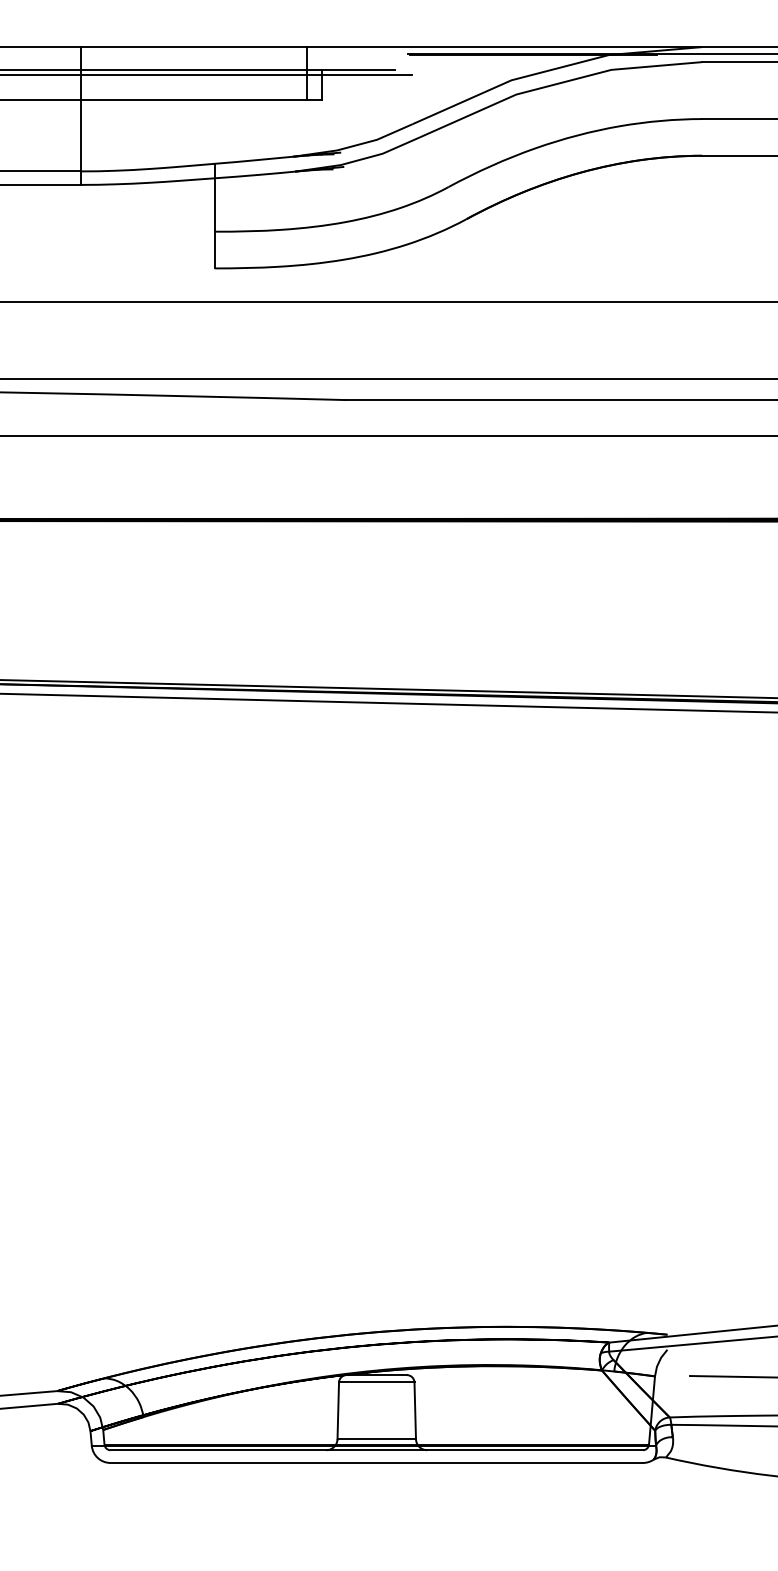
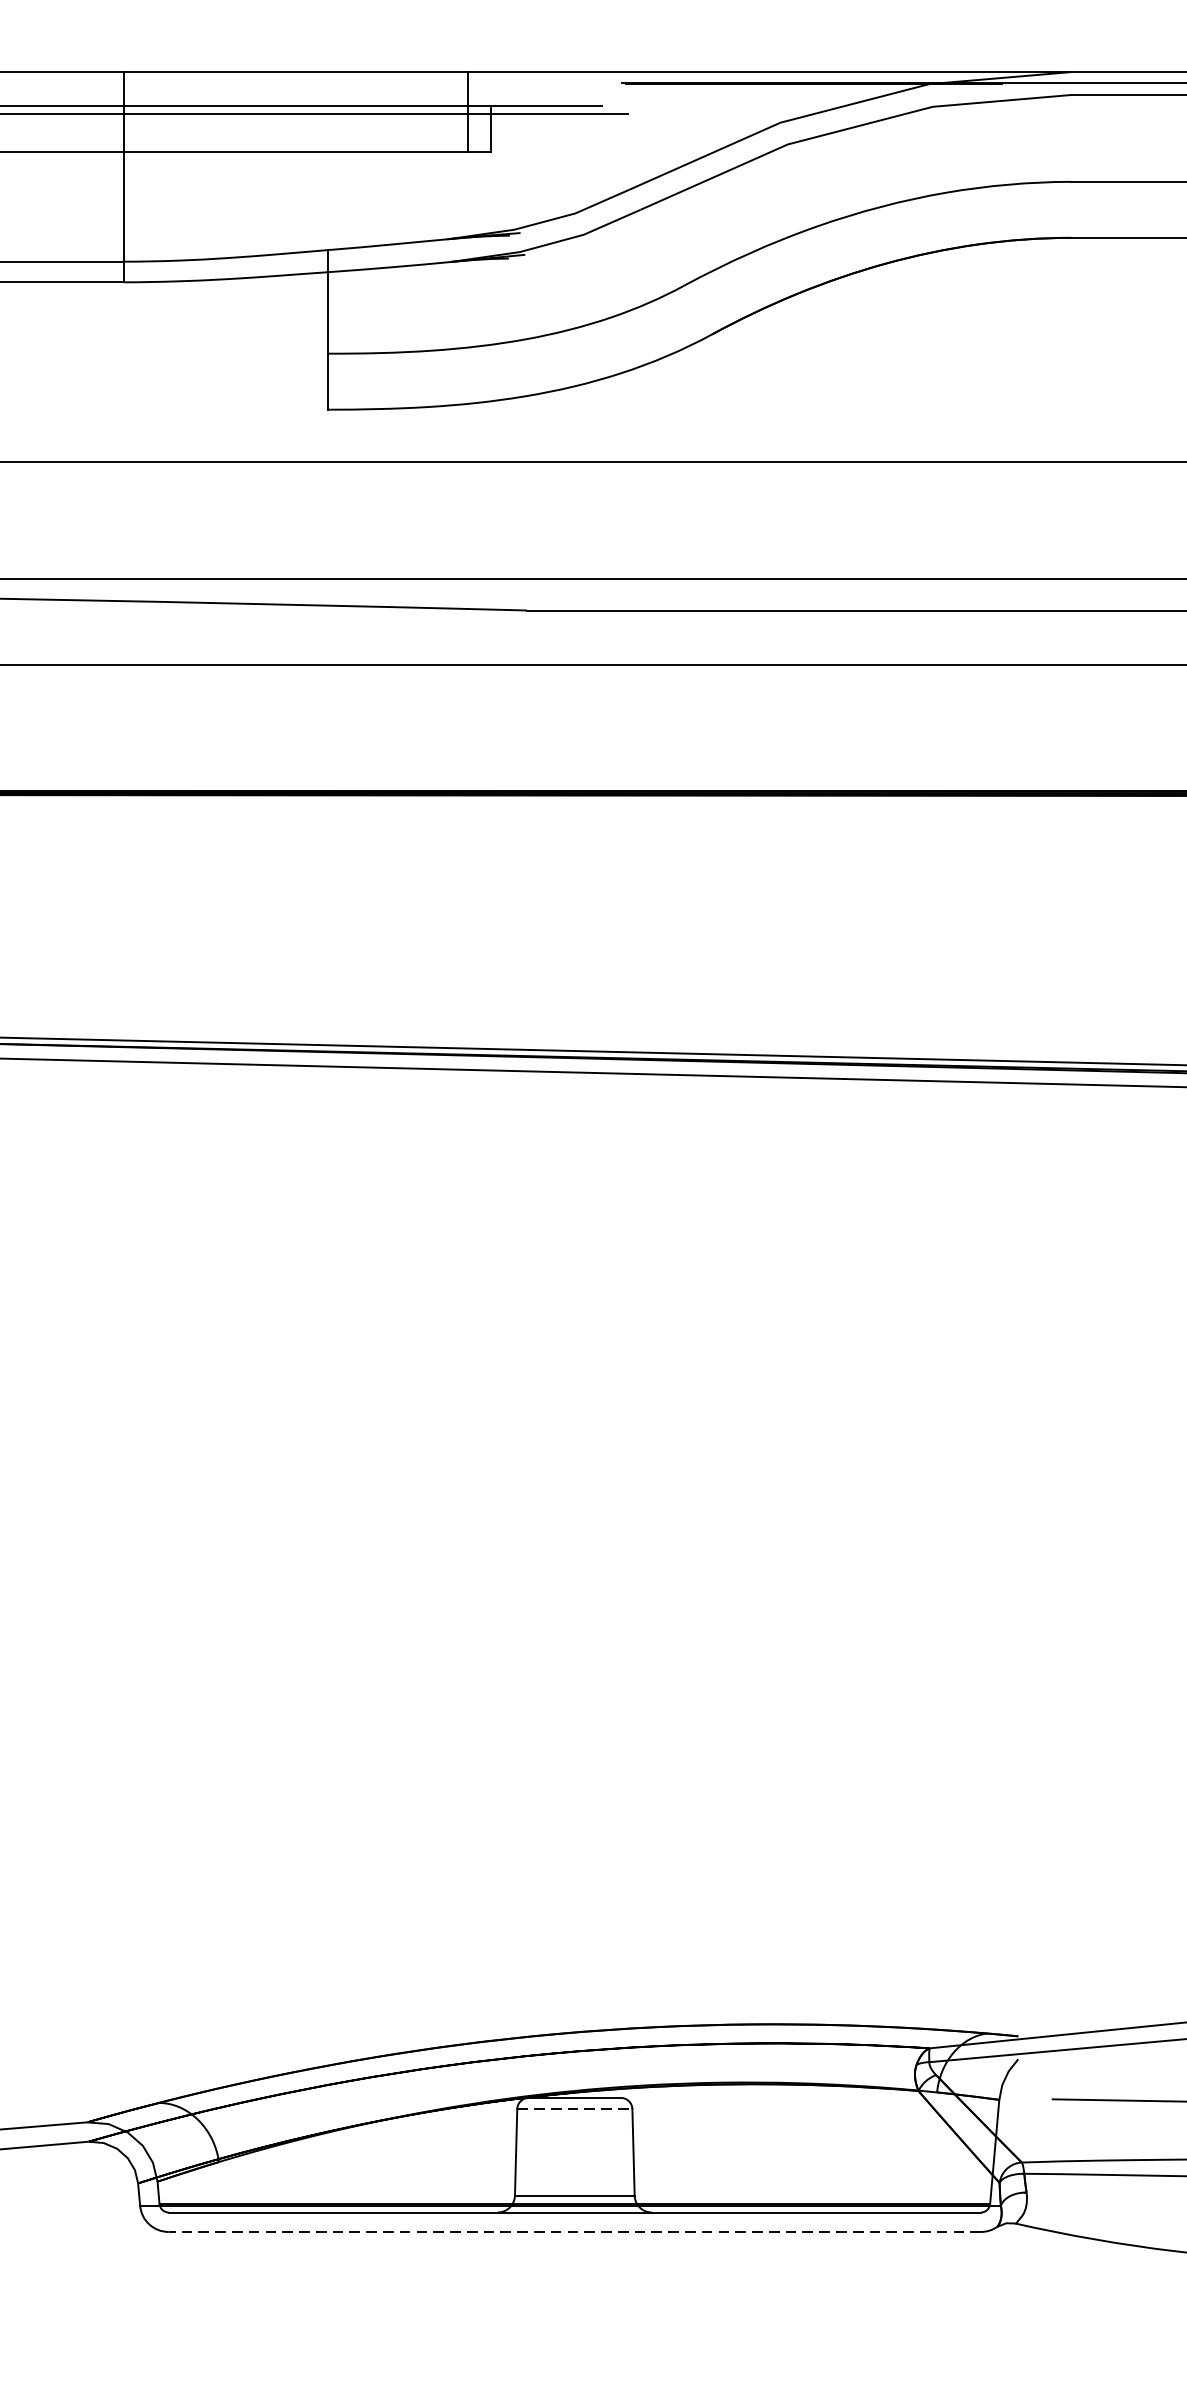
line: (376, 1382) -> (574, 2109), solid -> dashed
line: (376, 1462) -> (574, 2231), solid -> dashed

